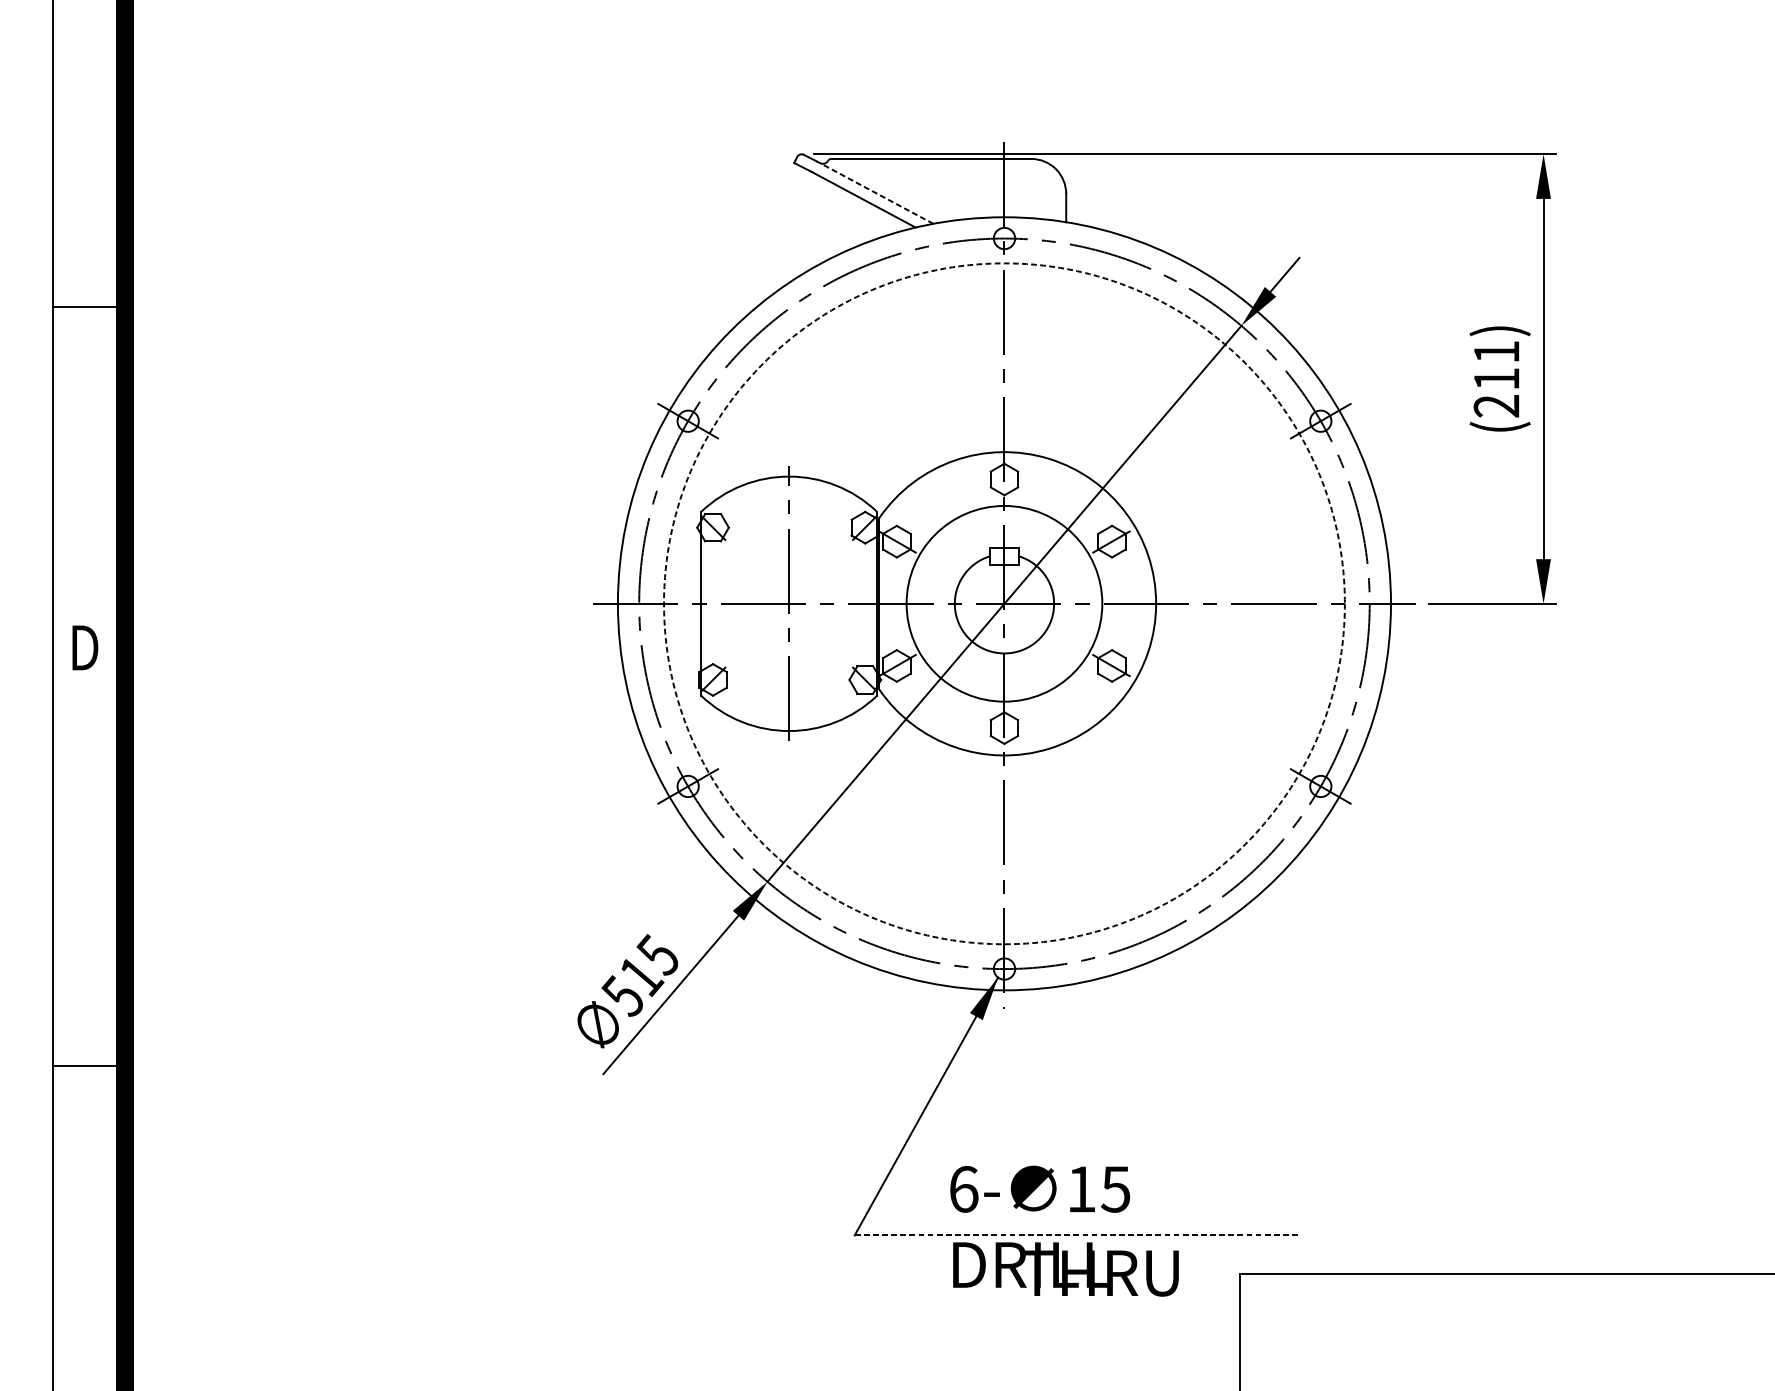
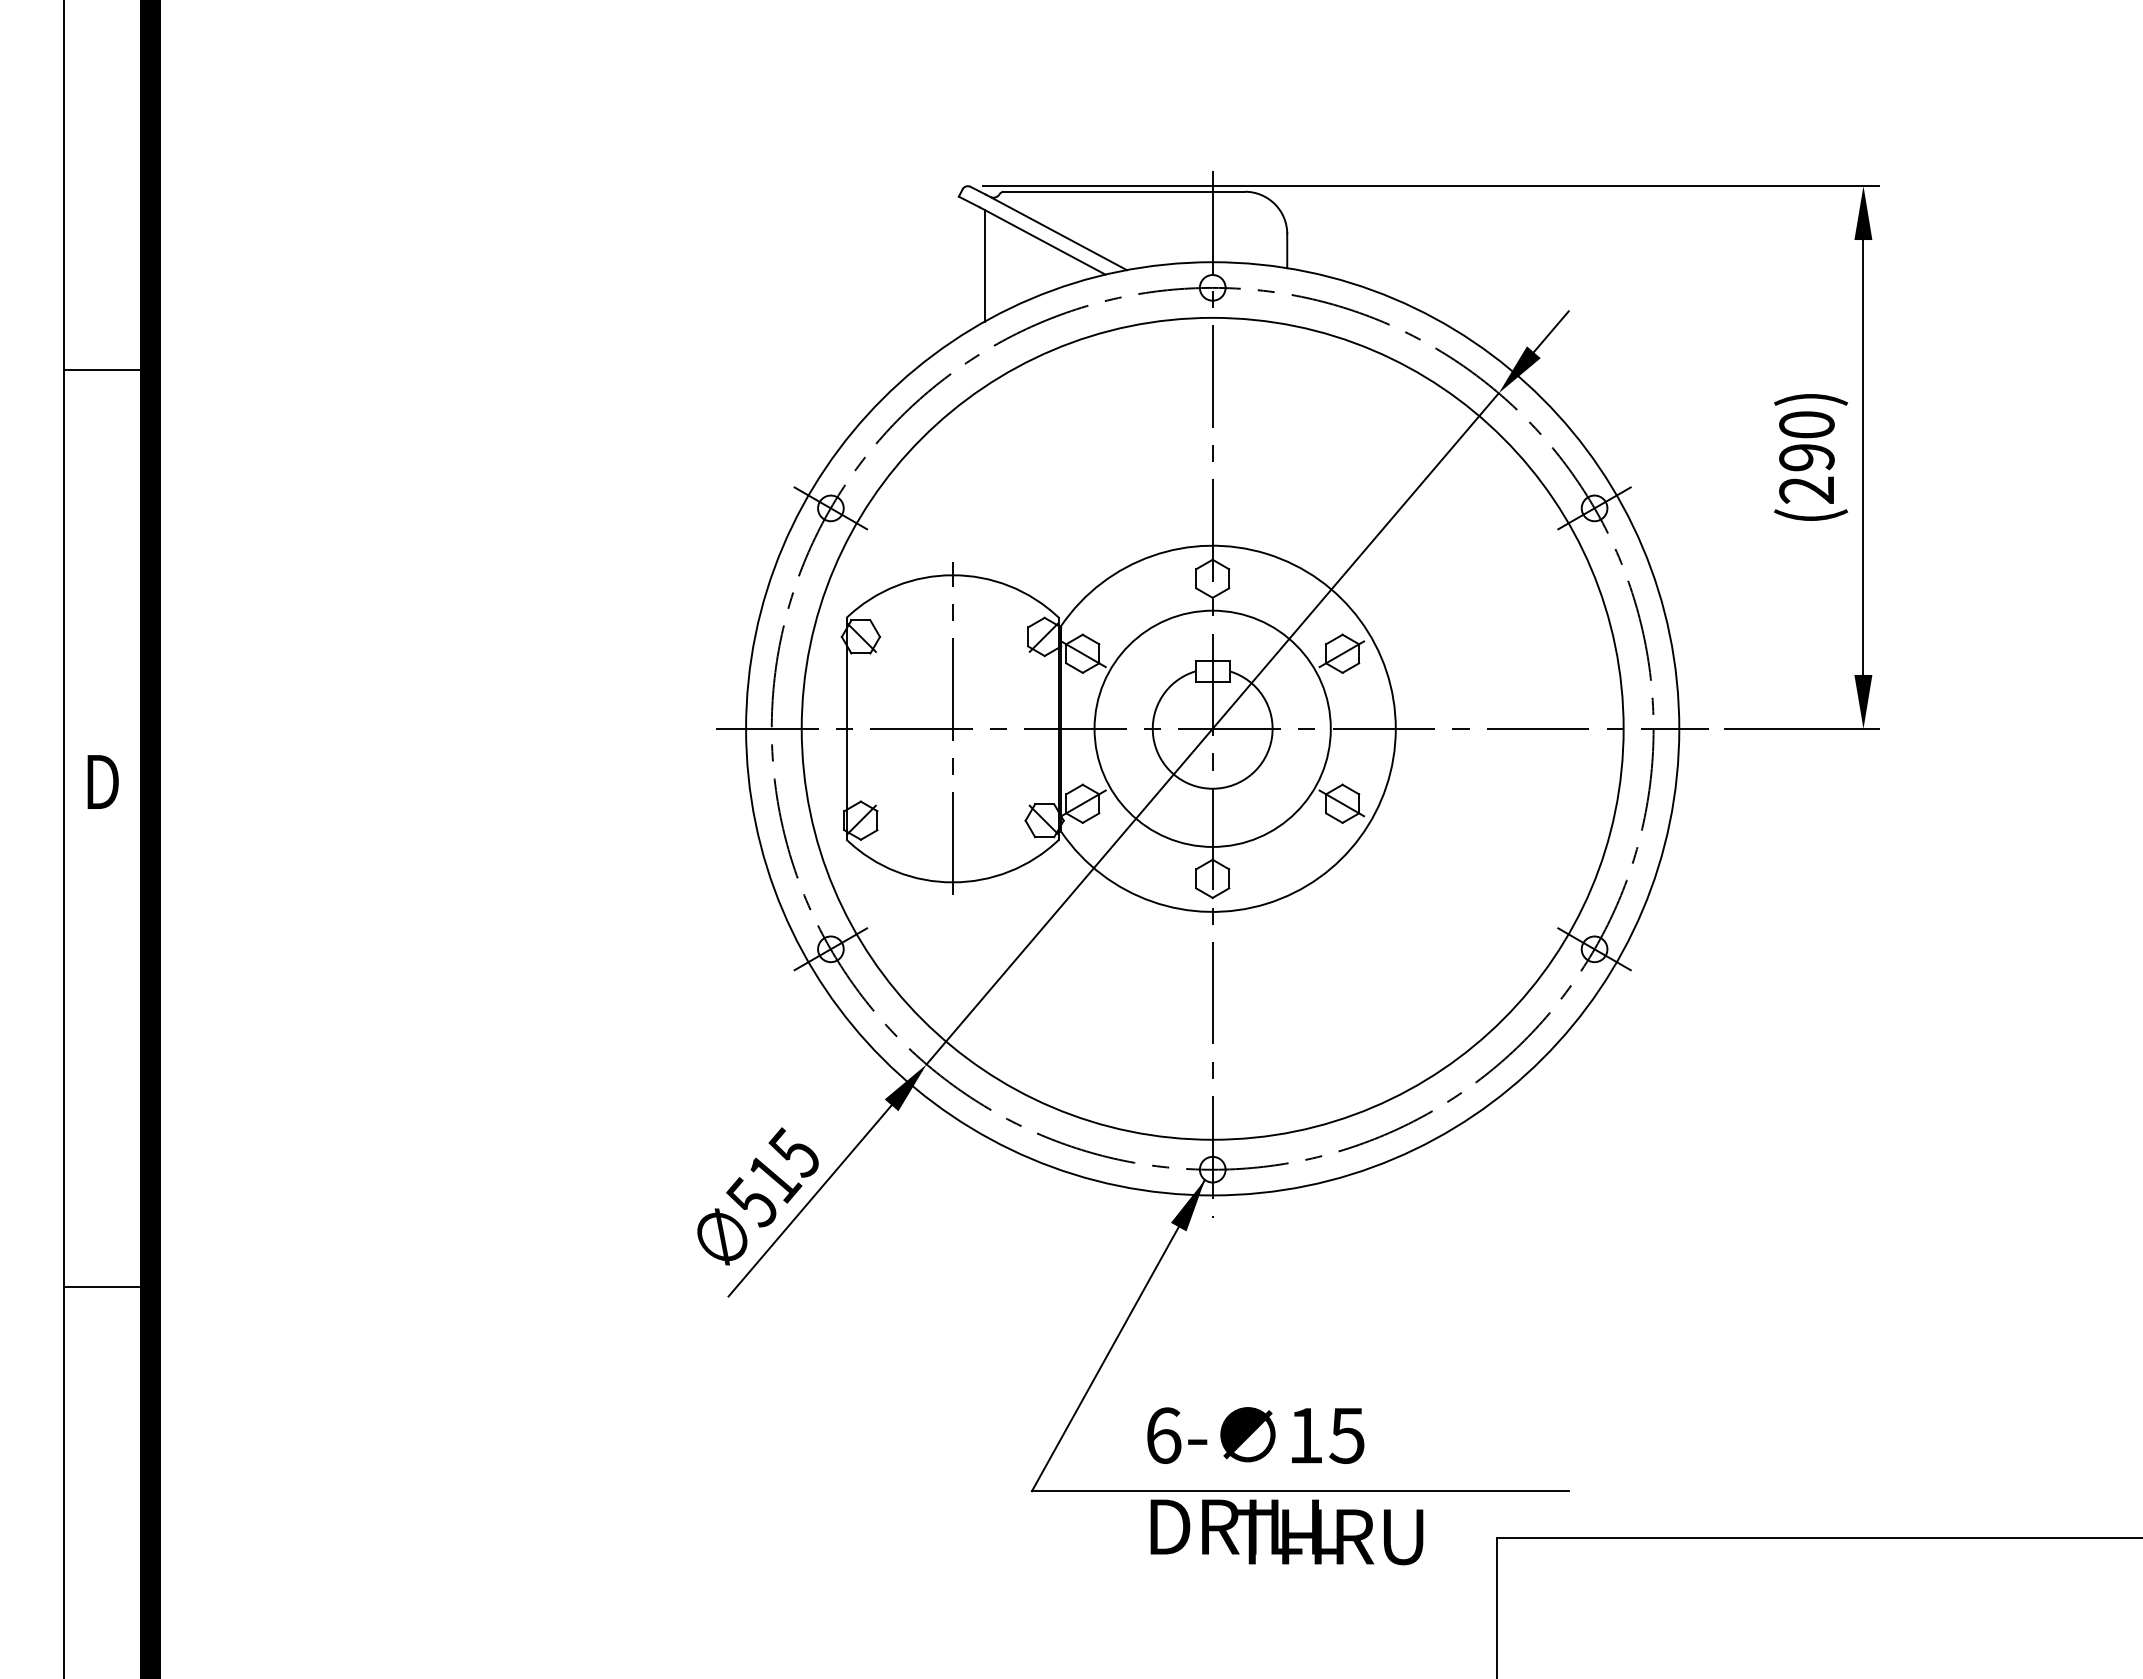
line: (875, 192) -> (1056, 232), dashed -> solid
line: (815, 219) -> (984, 265), added
text: (1496, 365) -> (1806, 441), (211) -> (290)
circle: (1004, 603) -> (1212, 728), dashed -> solid
line: (1077, 1235) -> (1300, 1491), dashed -> solid

